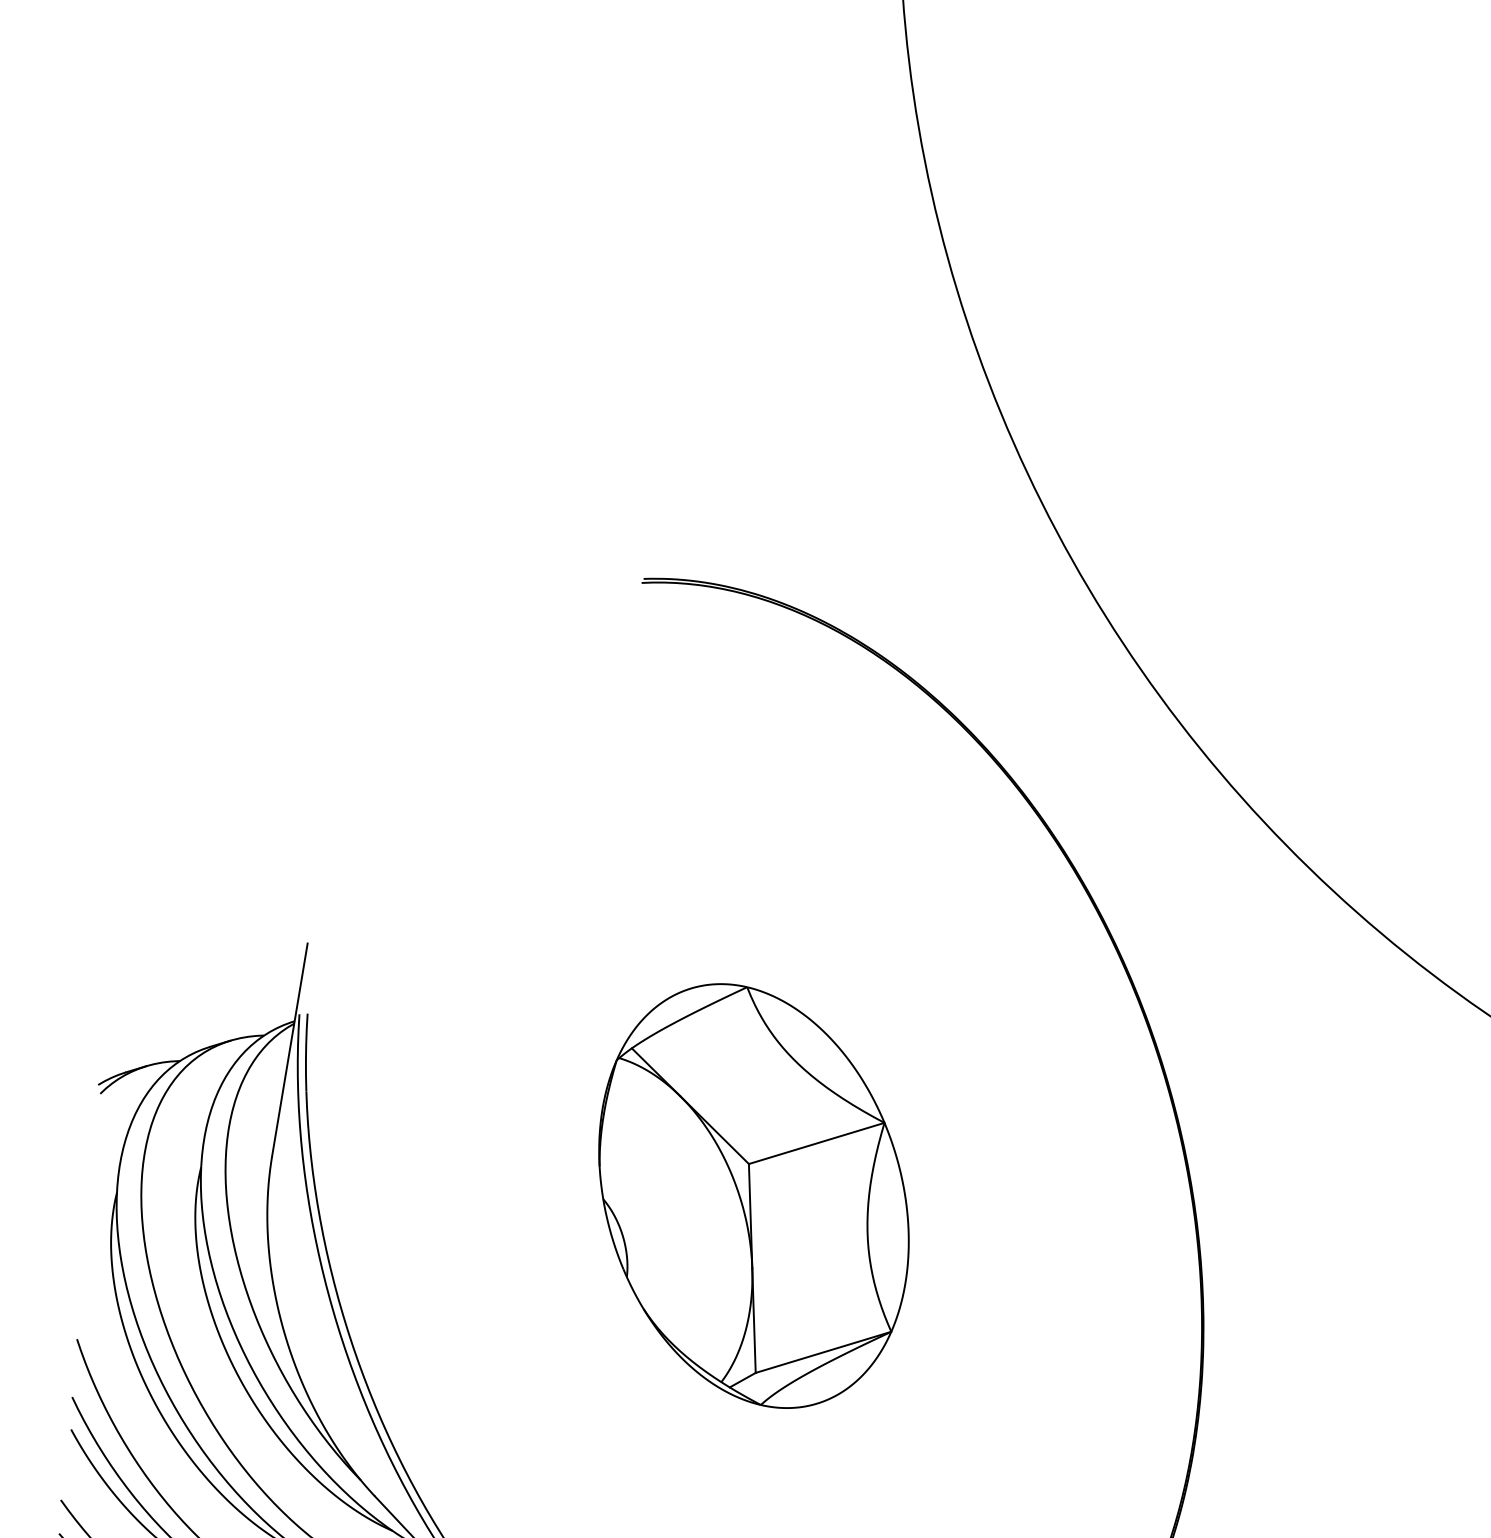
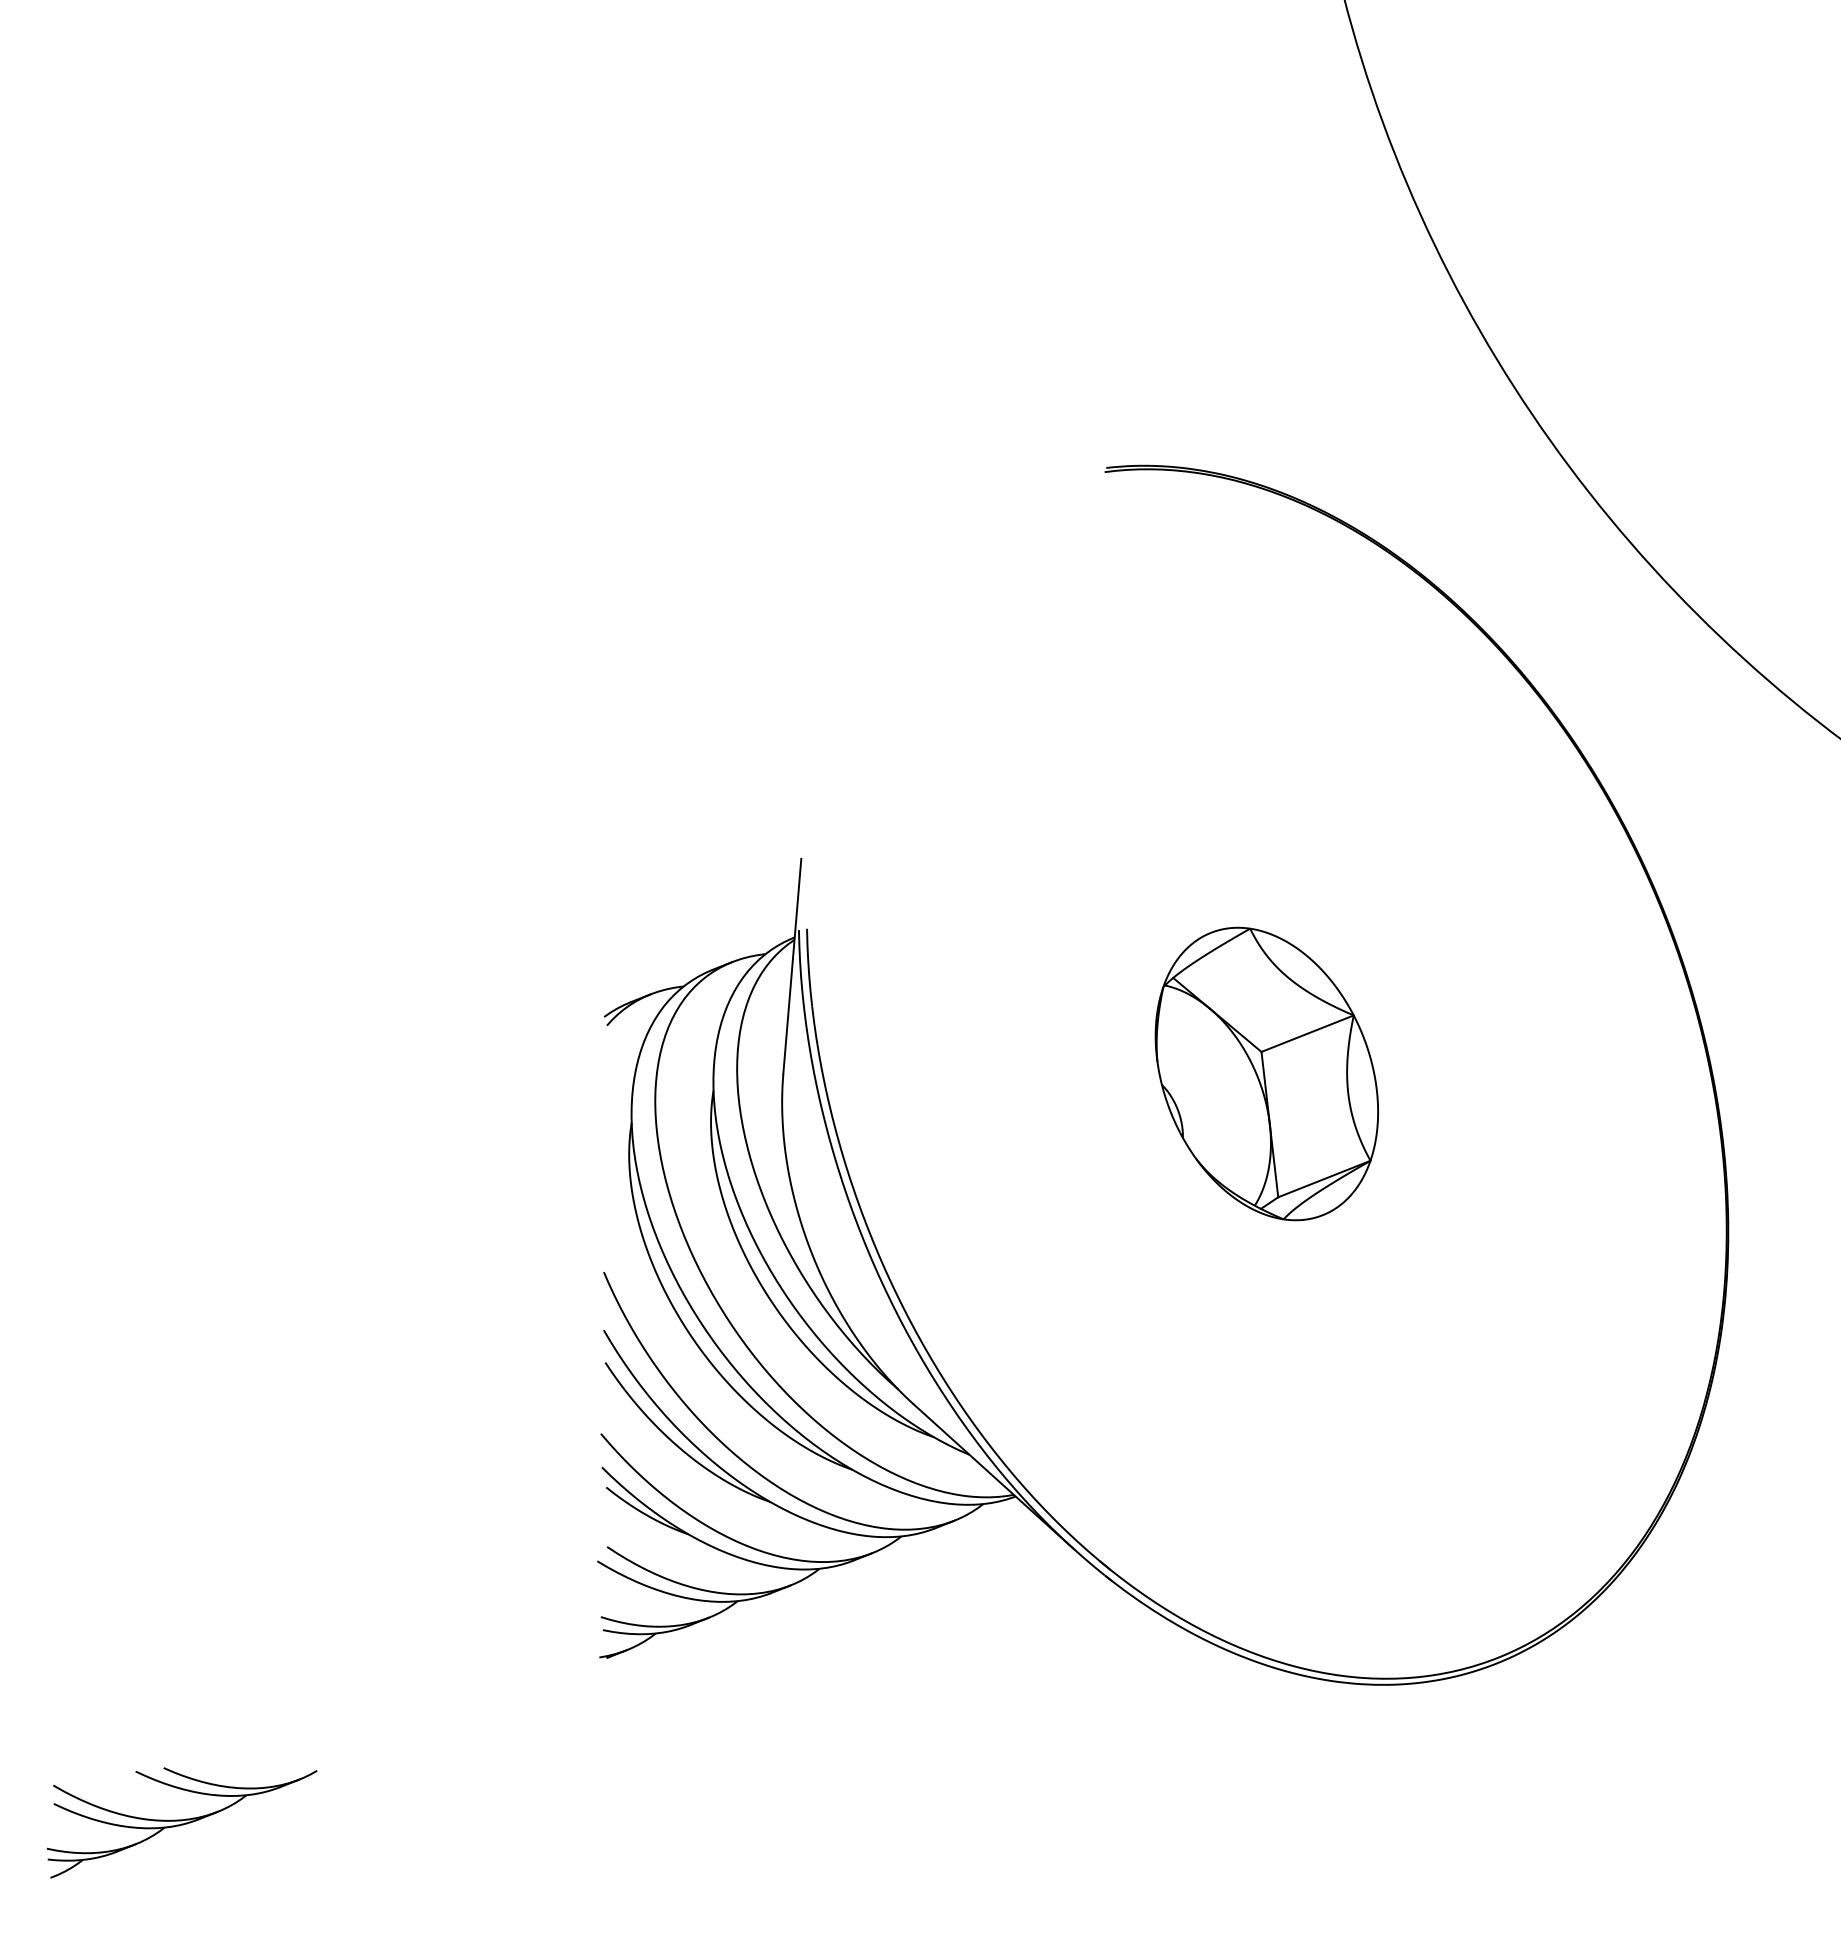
part: (753, 1195) -> (1266, 1073), size x0.7

